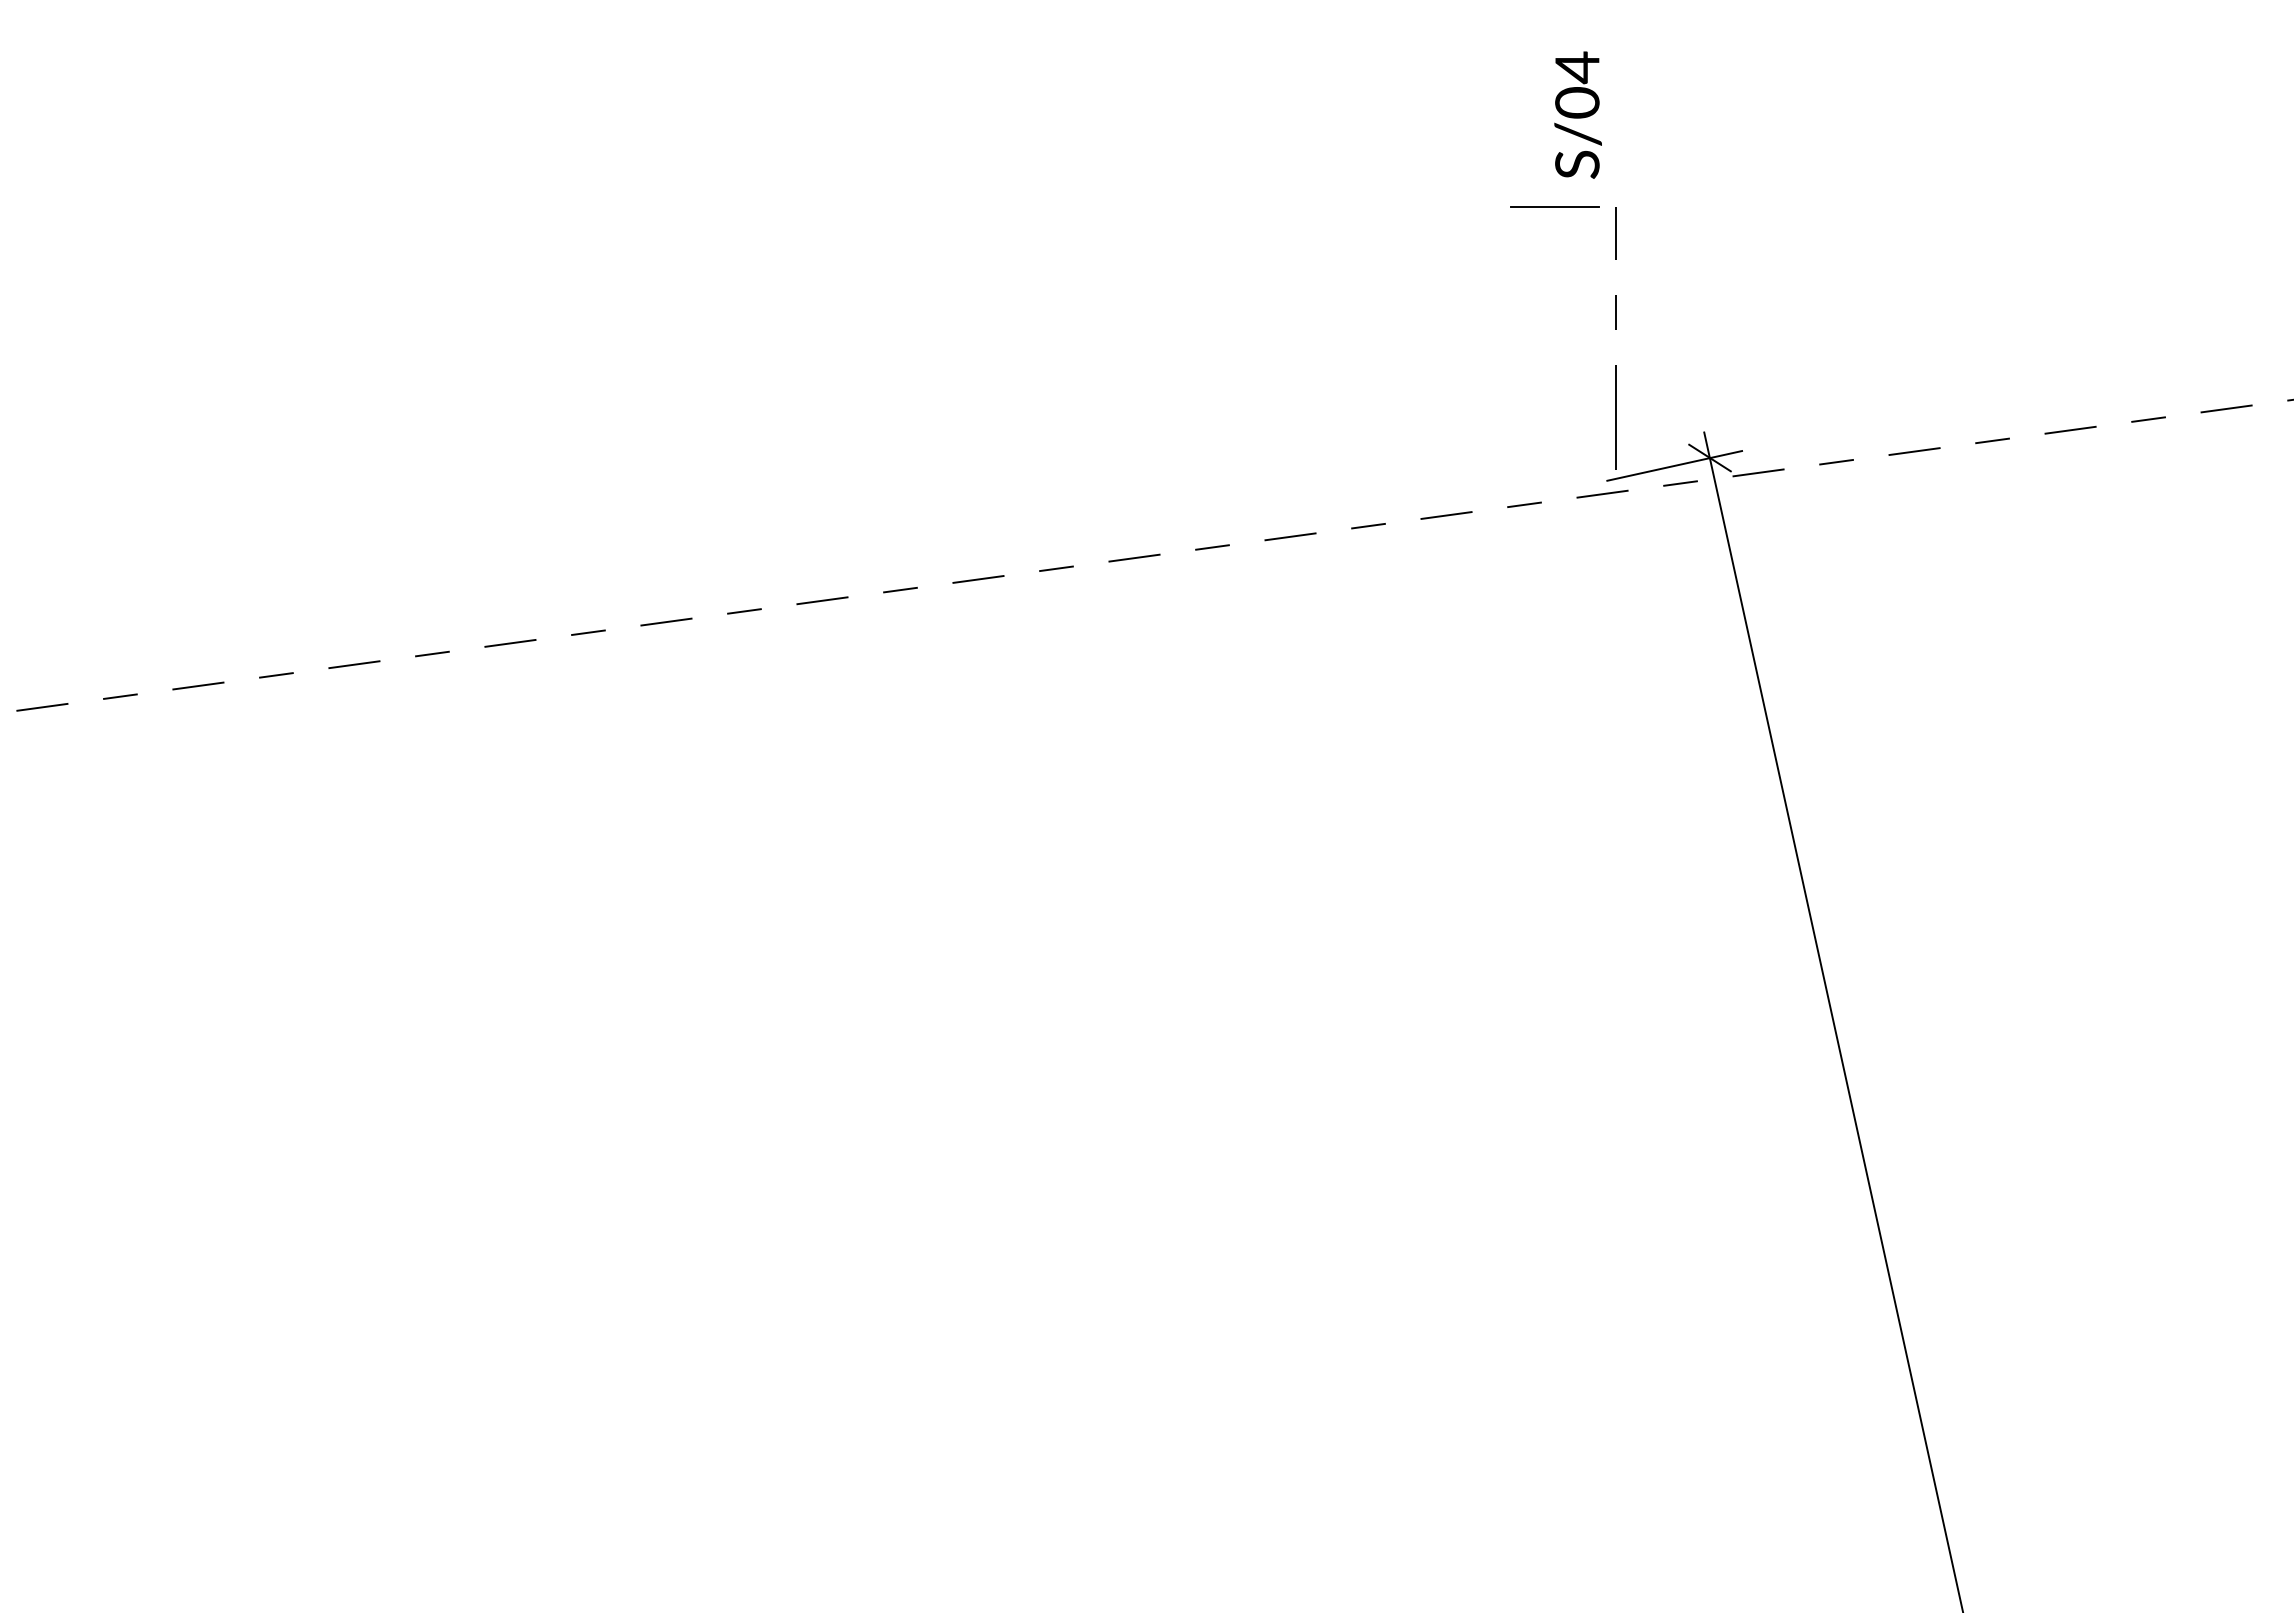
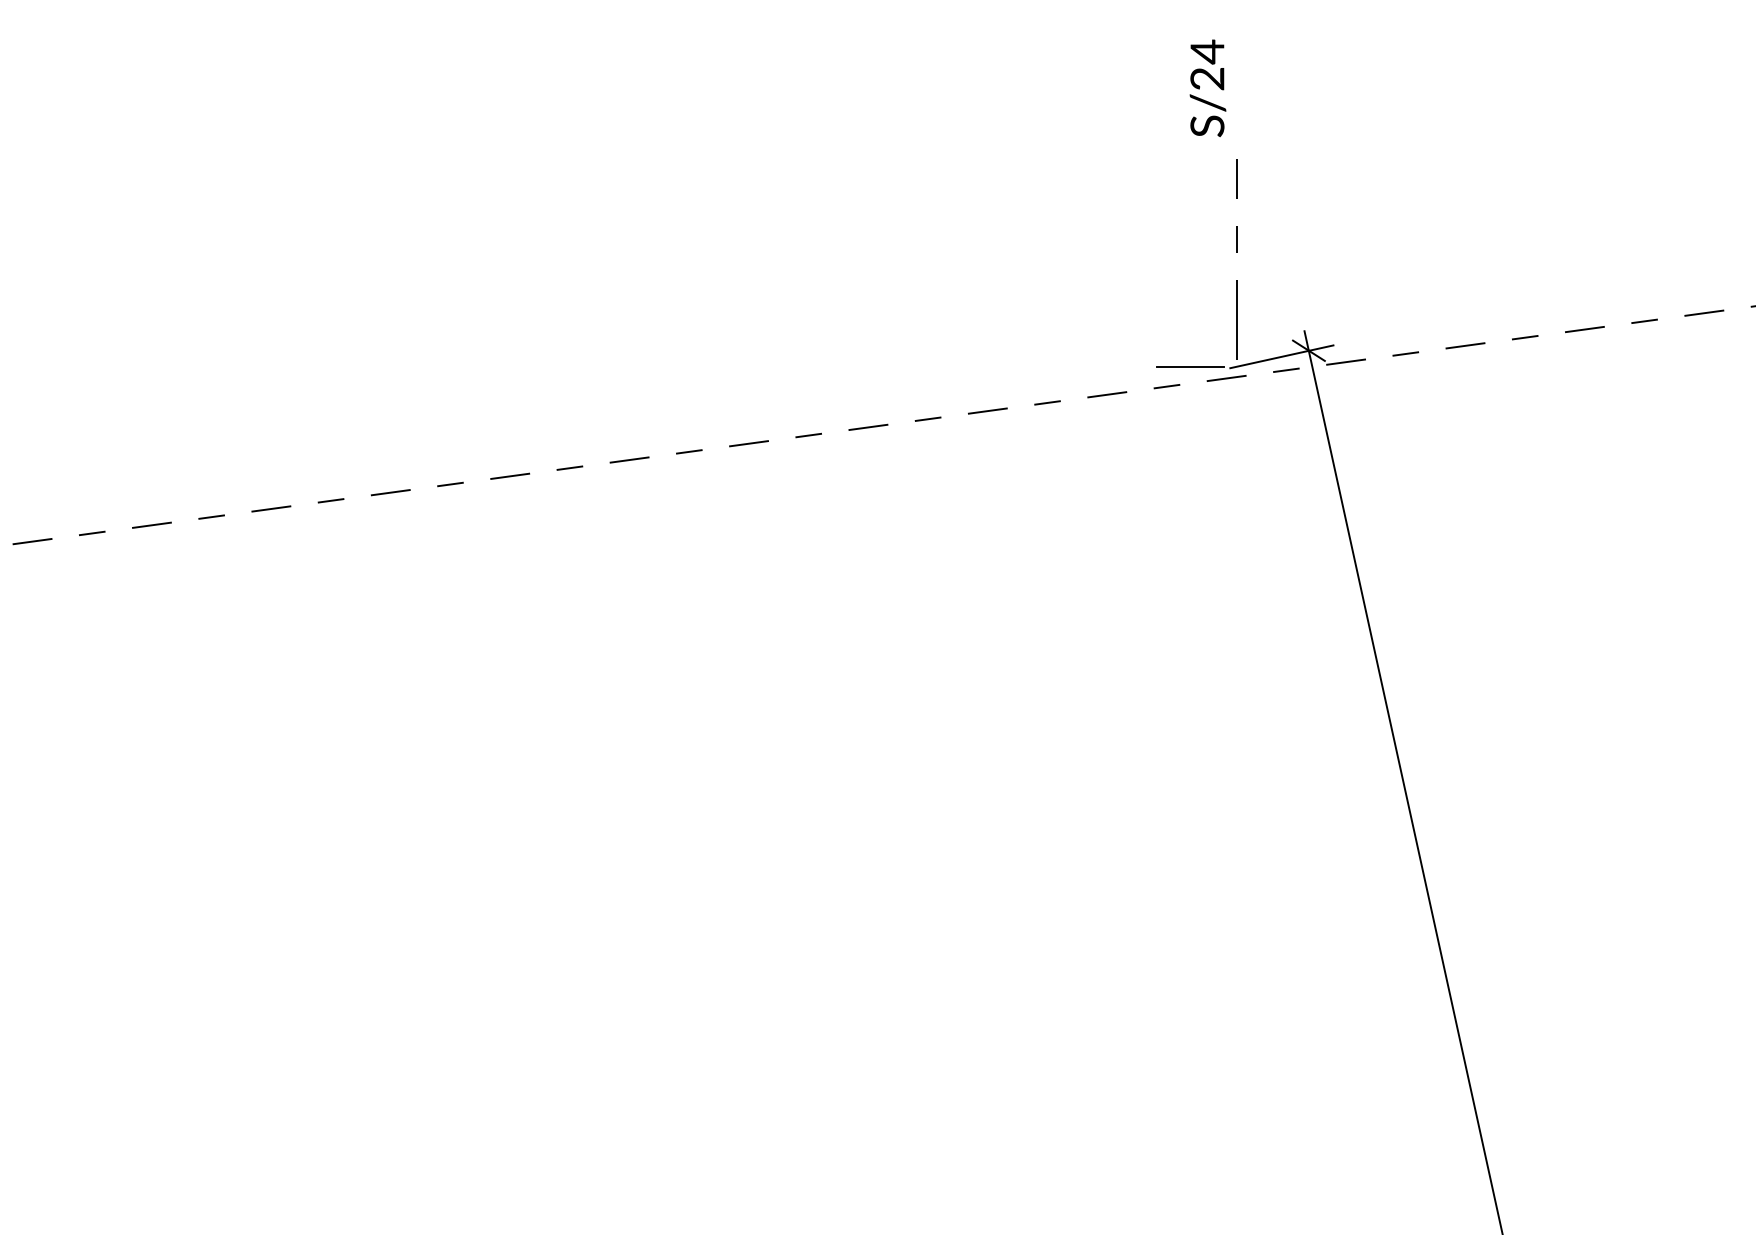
text: (1577, 102) -> (1207, 78), S/04 -> S/24
line: (1554, 206) -> (1189, 366), moved

